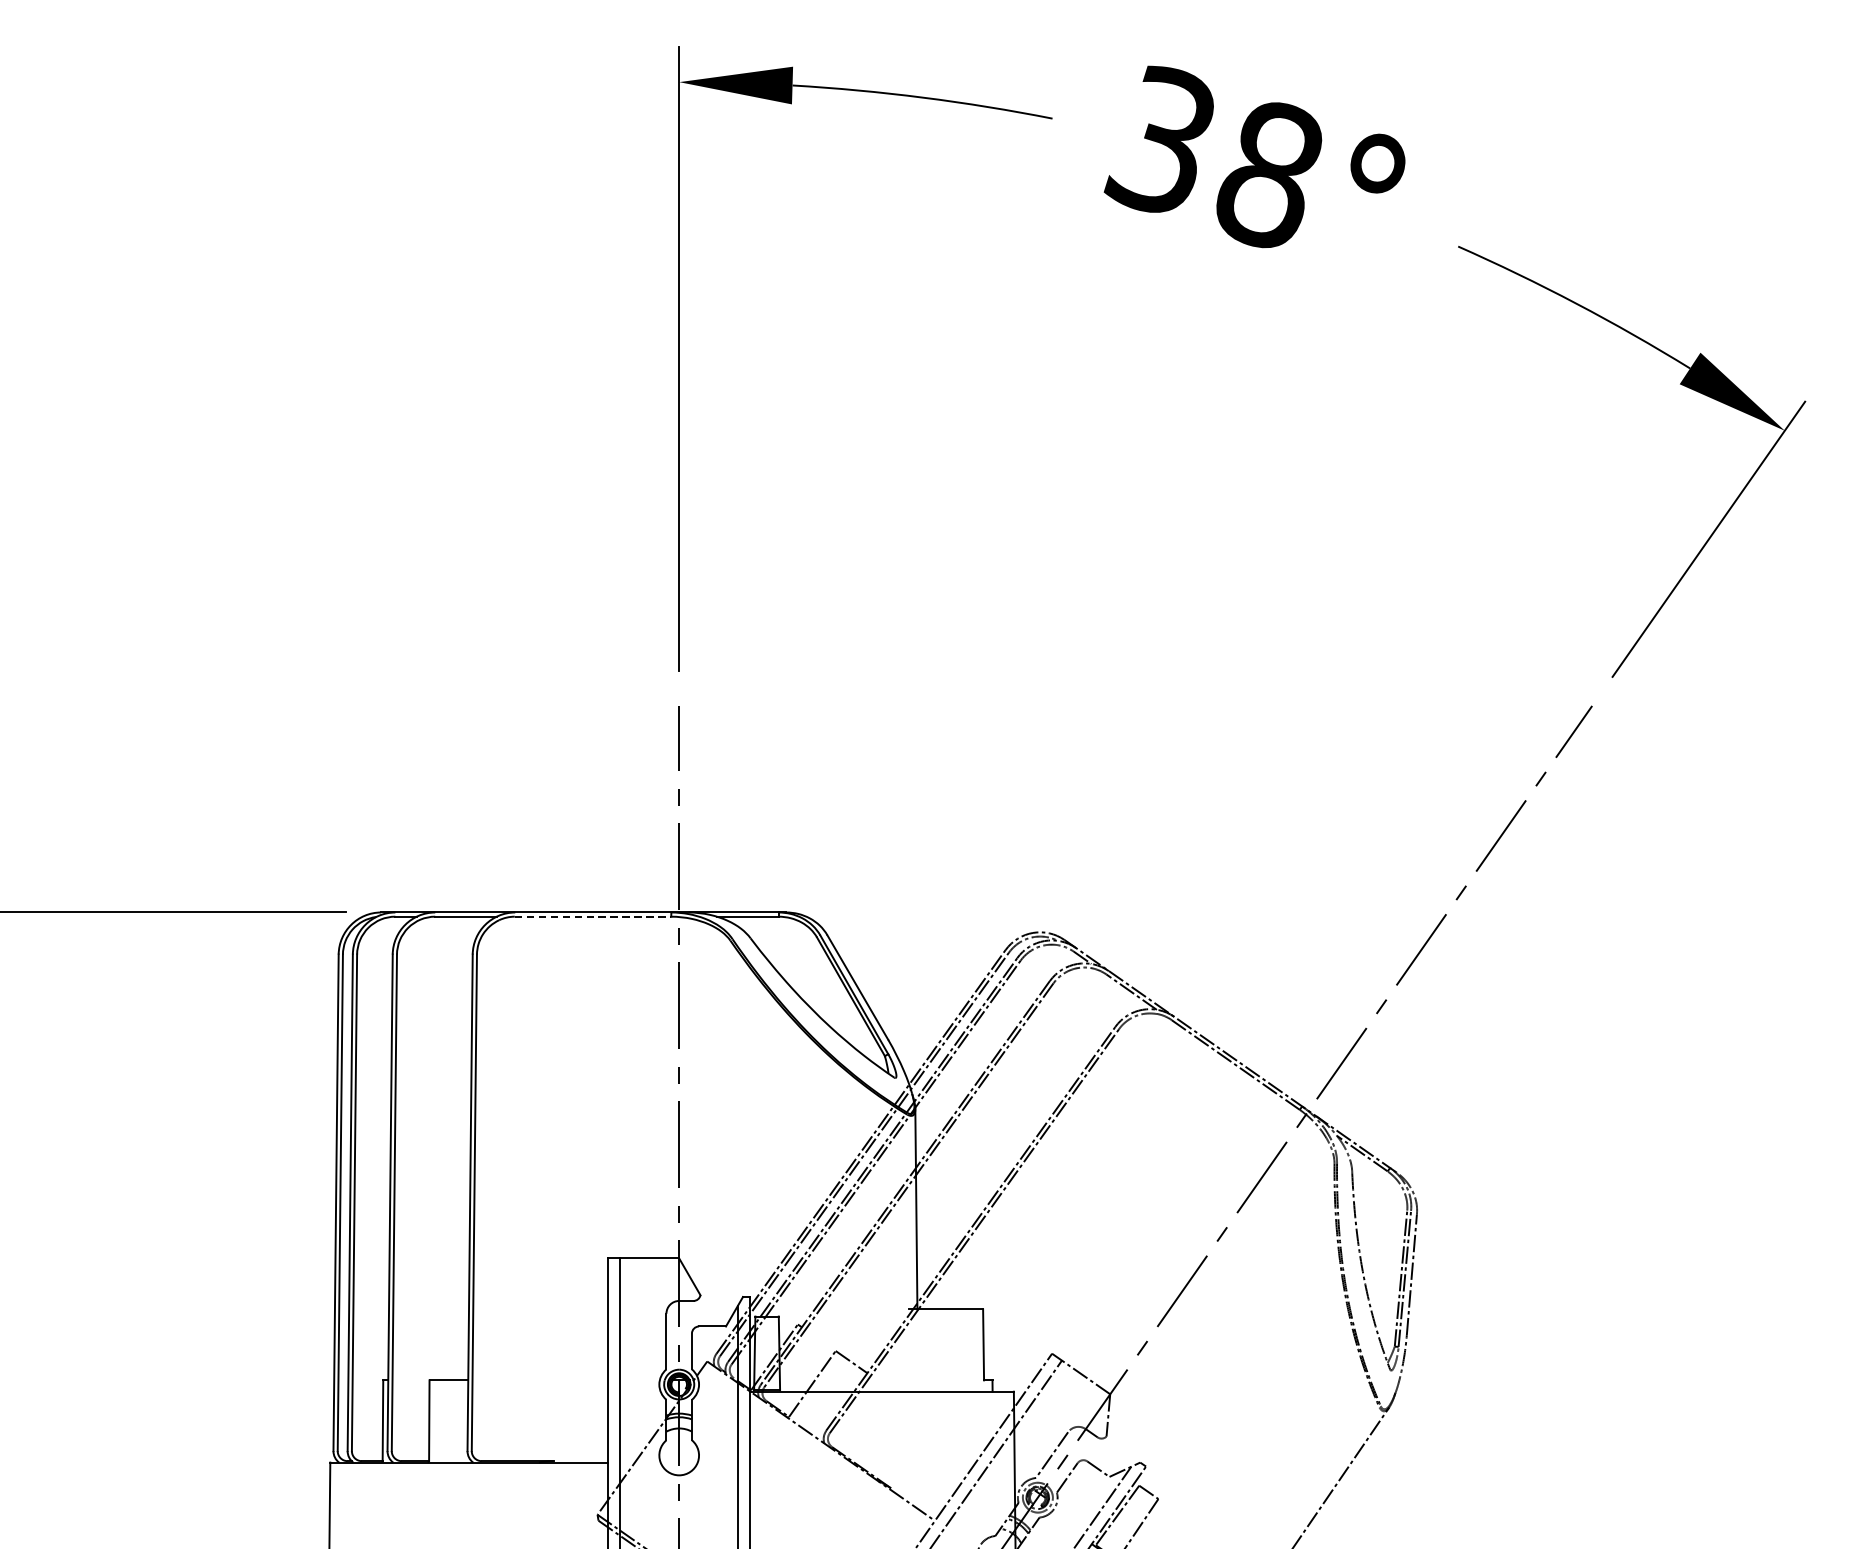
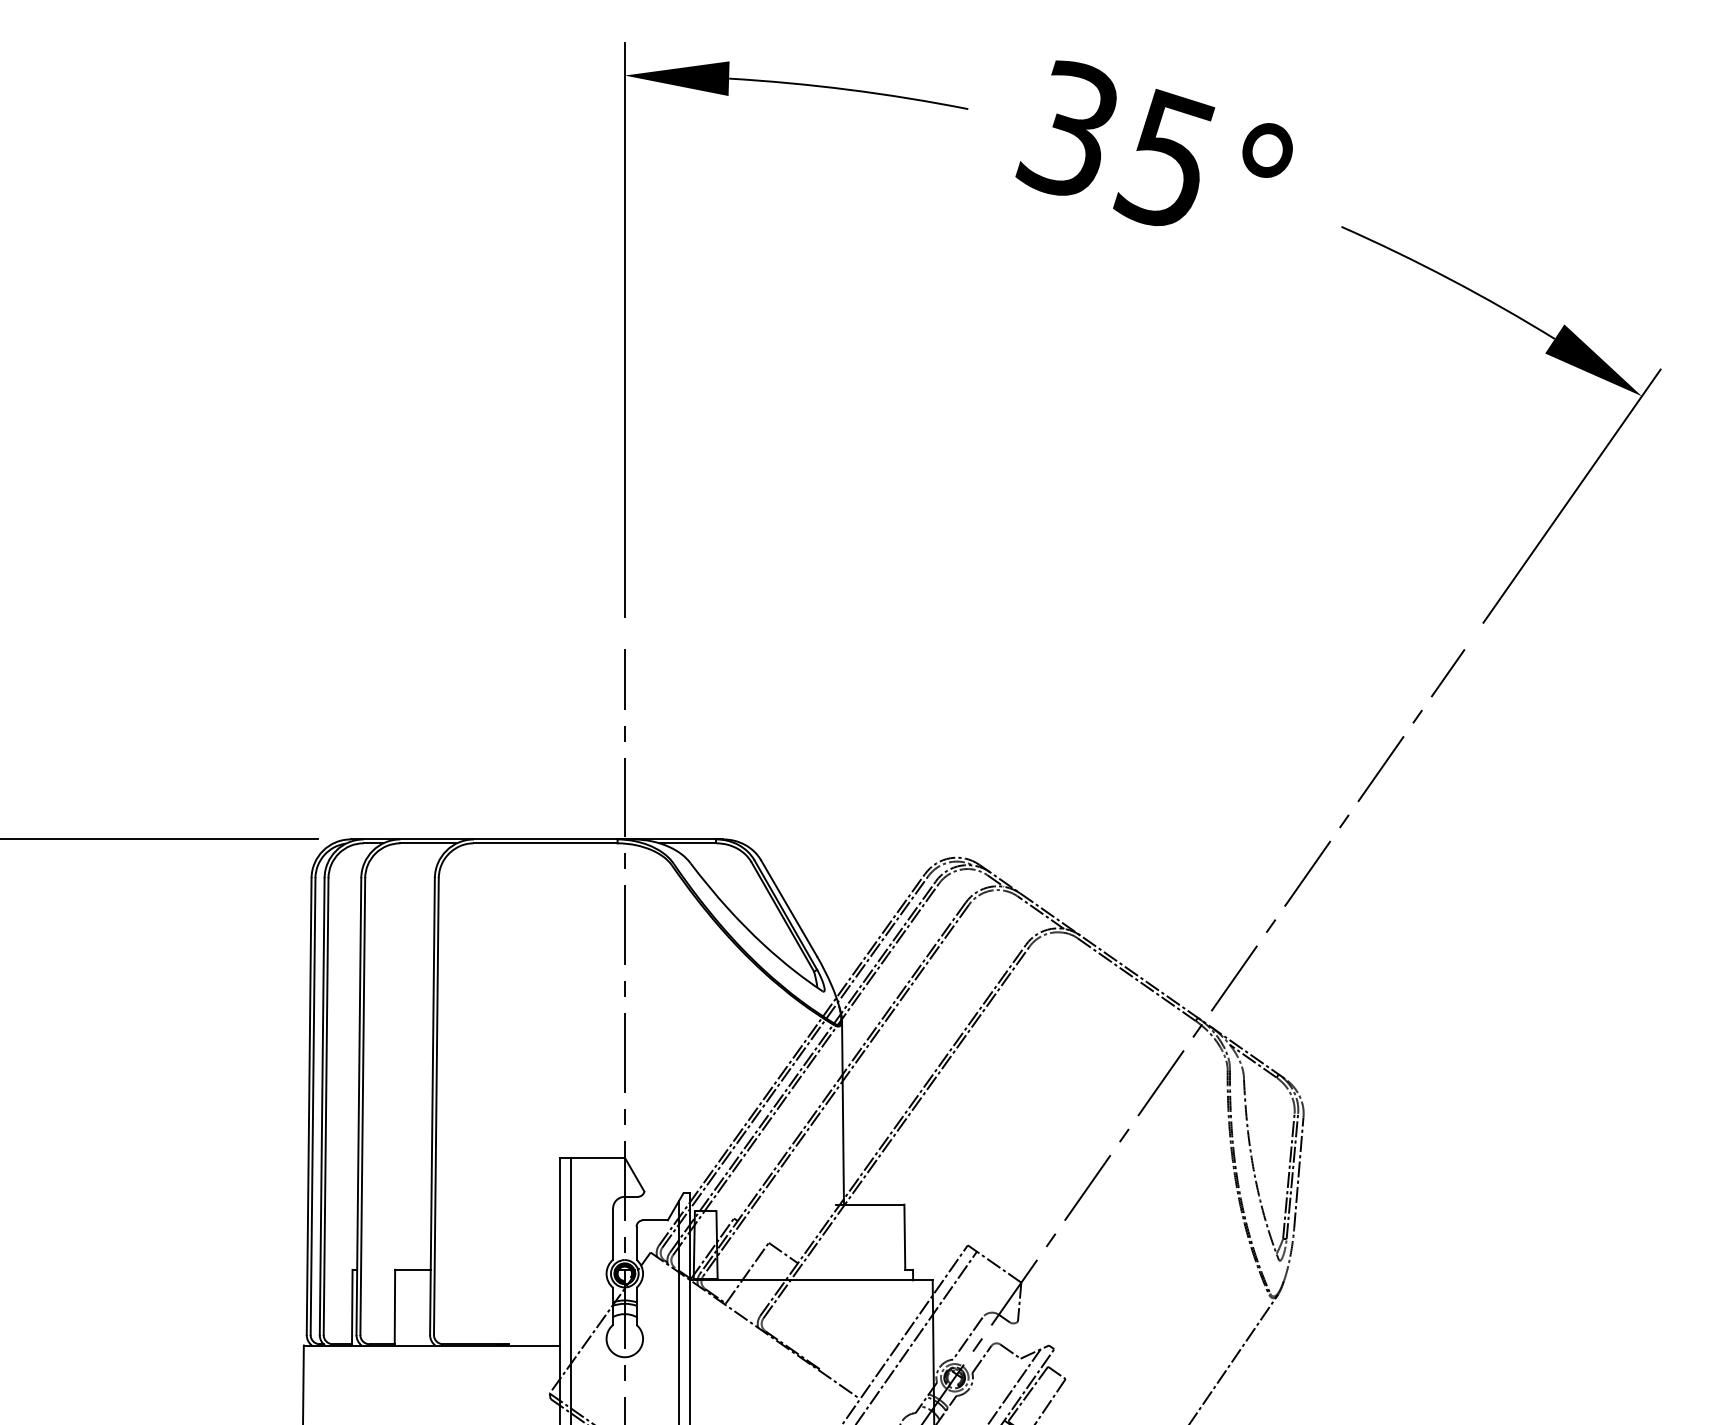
text: (1265, 172) -> (1164, 158), 38° -> 35°
line: (592, 916) -> (545, 843), dashed -> solid

